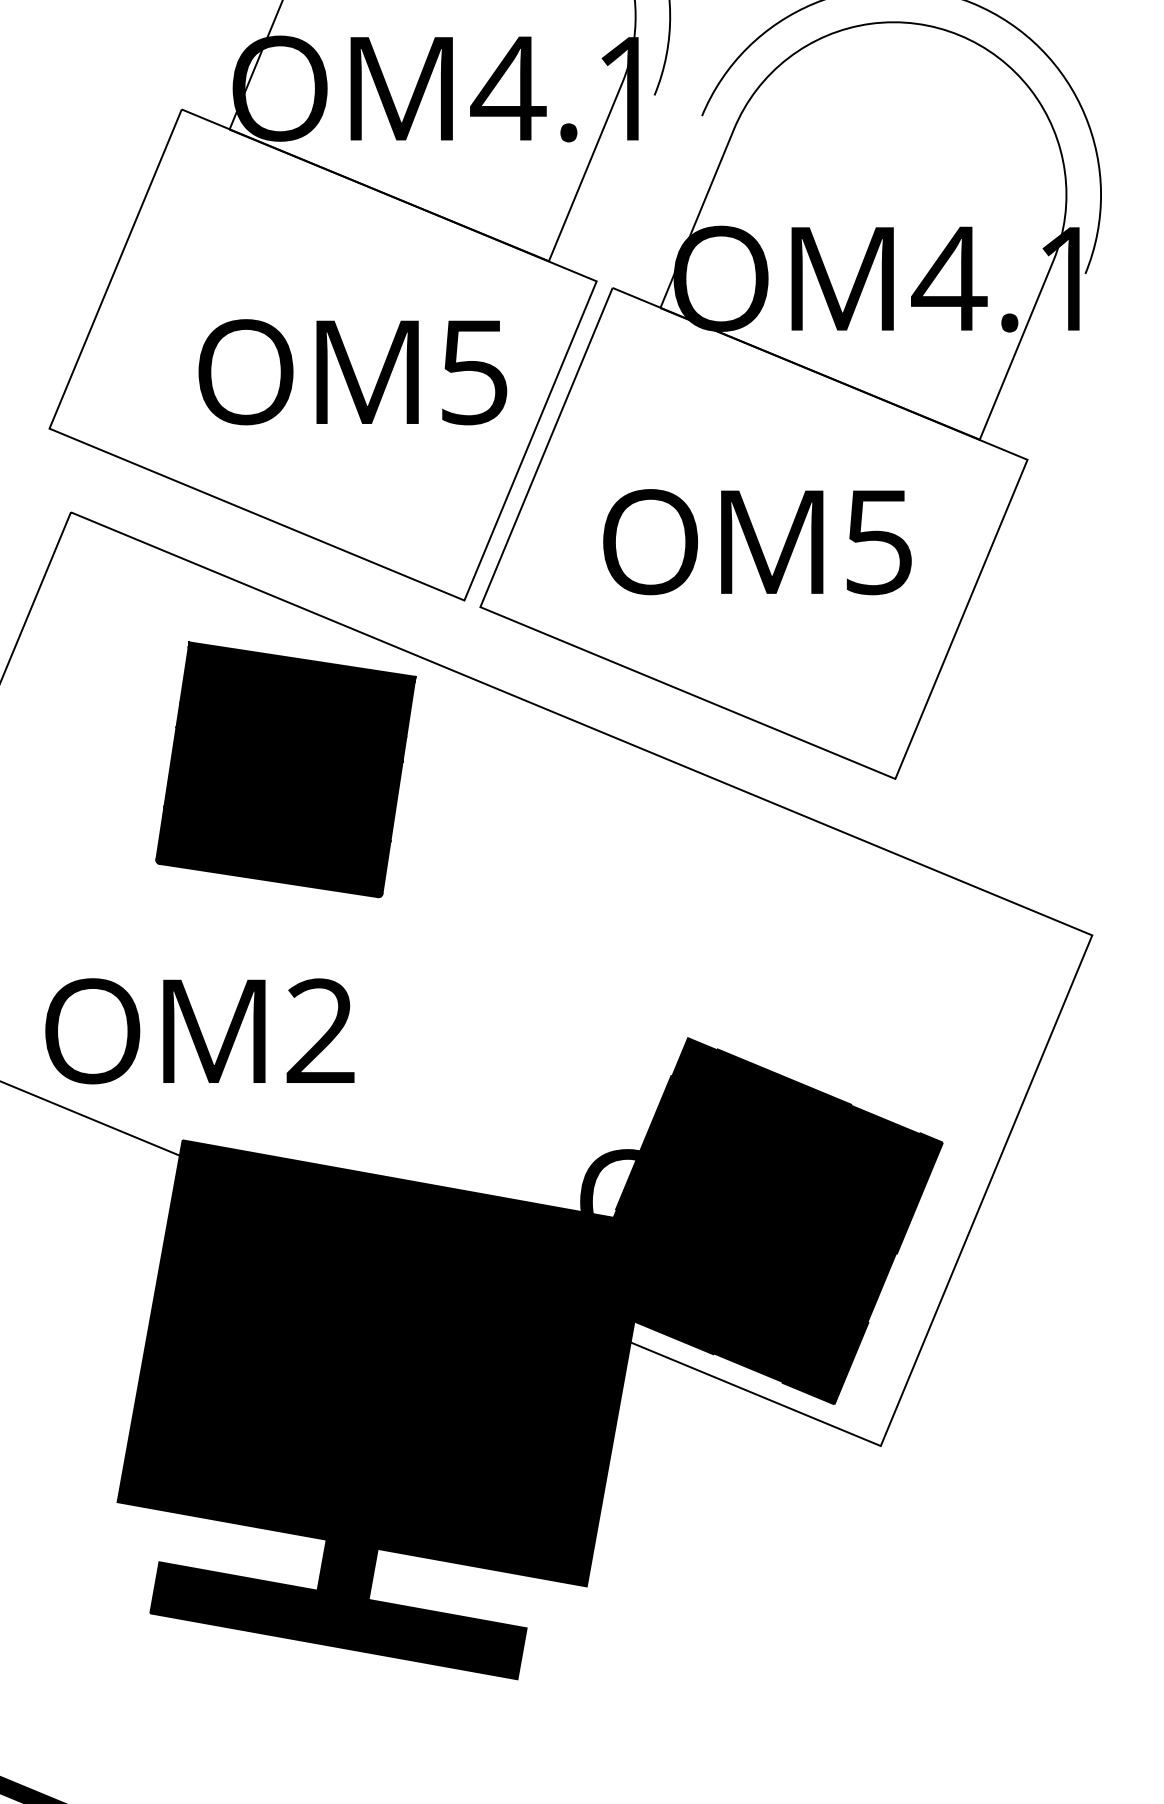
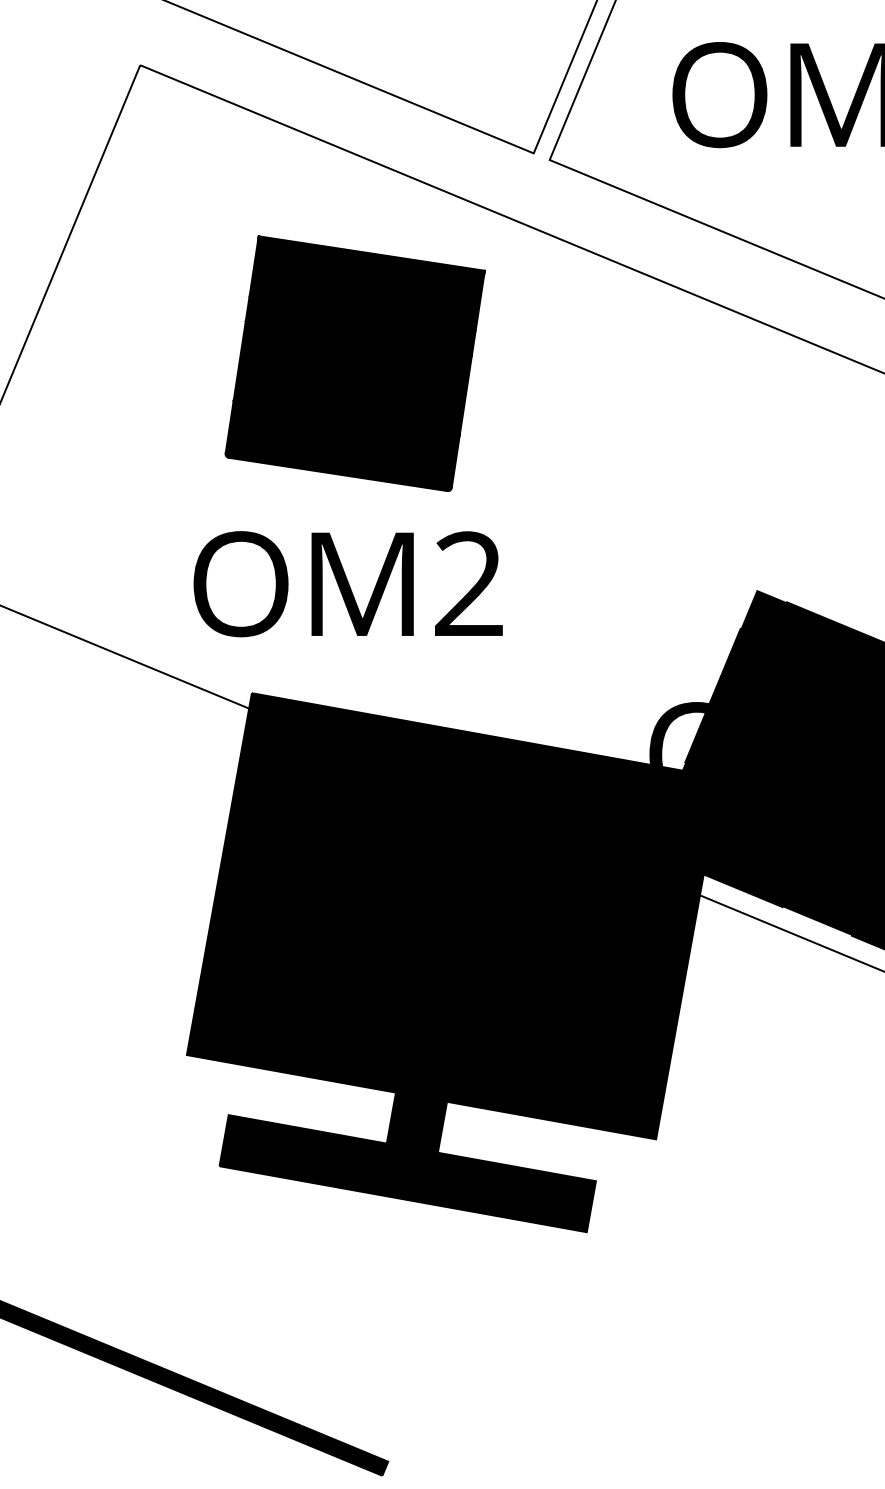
part: (285, 769) -> (354, 363), moved
text: (199, 1031) -> (347, 584), moved

